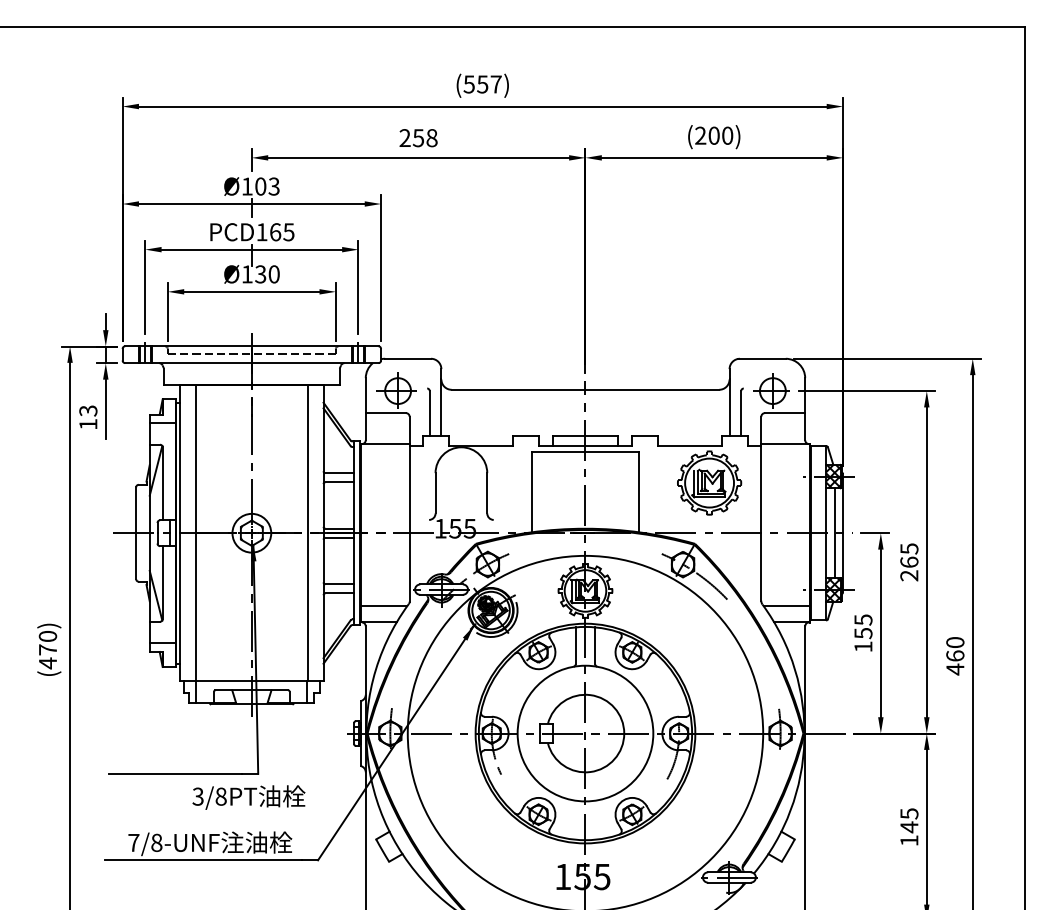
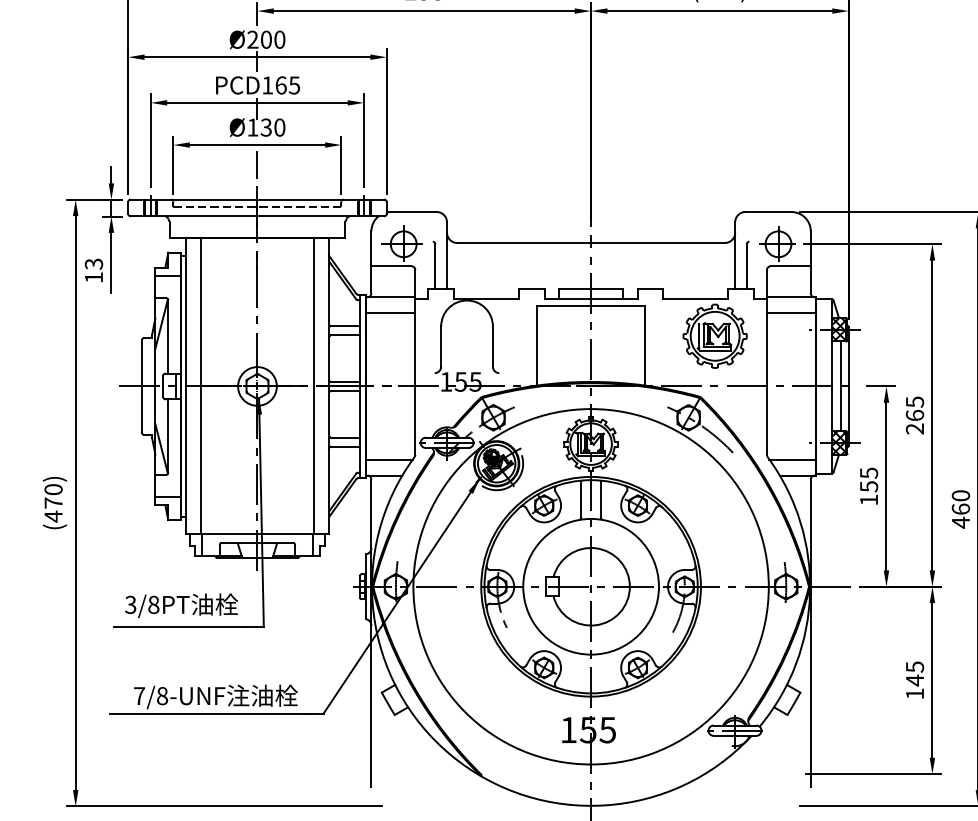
text: (260, 186) -> (266, 39), Ø103 -> Ø200
line: (251, 311) -> (257, 164), added
line: (384, 460) -> (390, 313), added
line: (785, 460) -> (791, 313), added
text: (248, 797) -> (181, 605), moved

